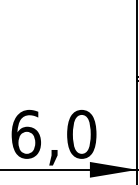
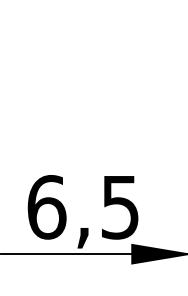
text: (81, 134) -> (120, 207), 6,0 -> 6,5

